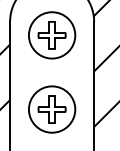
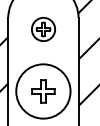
part: (52, 35) -> (43, 29), size x0.6
circle: (51, 109) -> (42, 91), size x1.4

